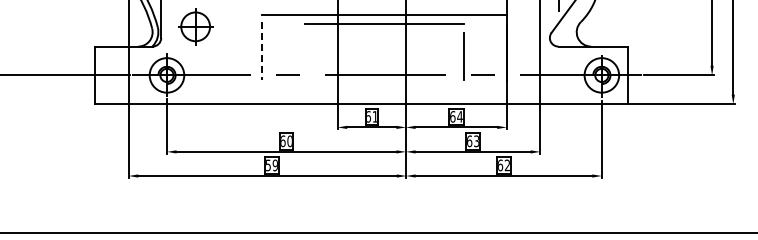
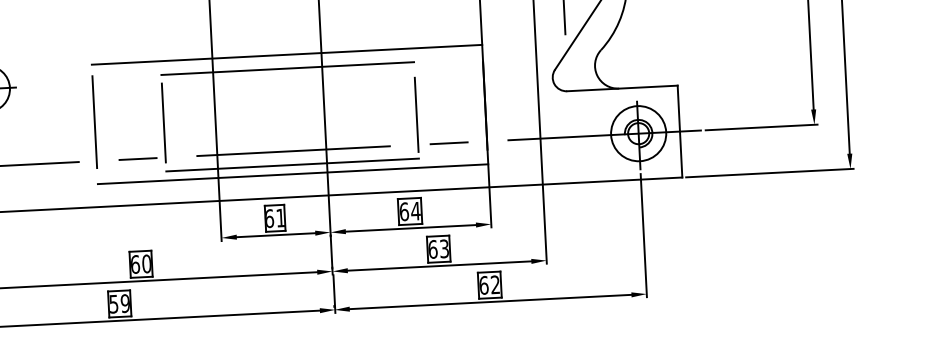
line: (262, 50) -> (95, 121), dashed -> solid
line: (305, 53) -> (164, 122), added
line: (384, 84) -> (292, 165), added
line: (384, 89) -> (293, 173), added

